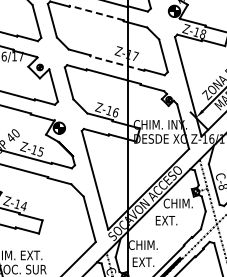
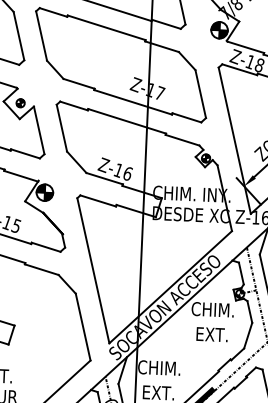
line: (96, 12) -> (106, 26), dashed -> solid
line: (116, 63) -> (131, 102), dashed -> solid
text: (166, 220) -> (212, 334), moved

